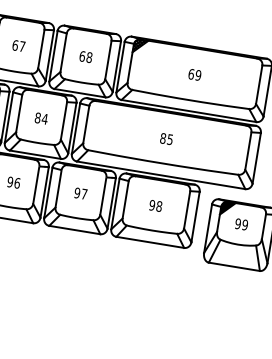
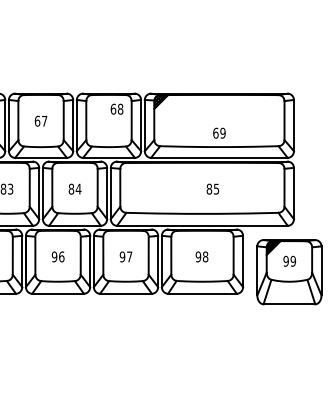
text: (85, 56) -> (116, 108), moved
text: (195, 74) -> (219, 132), moved
text: (166, 138) -> (212, 188), moved

